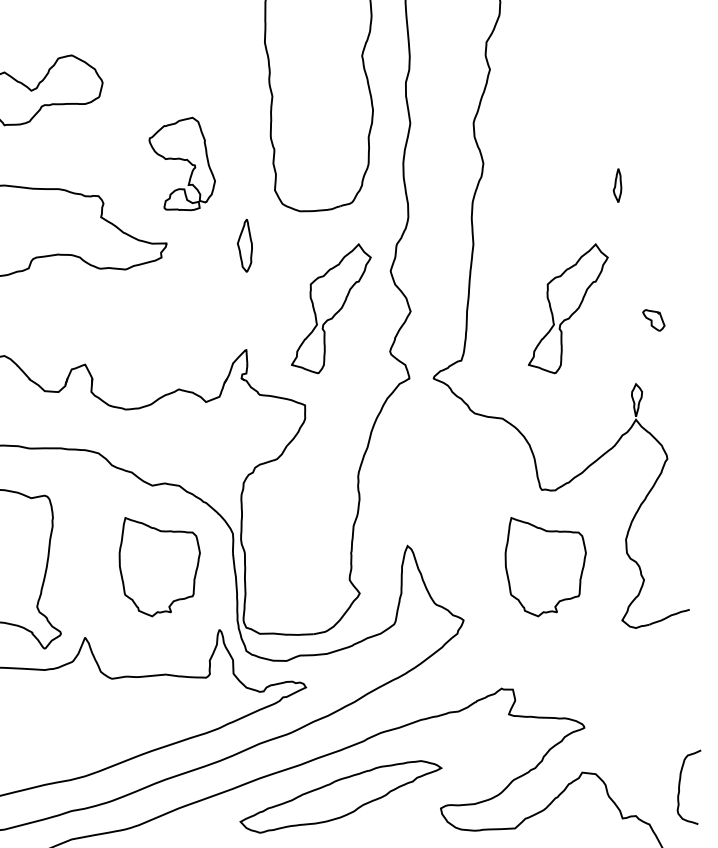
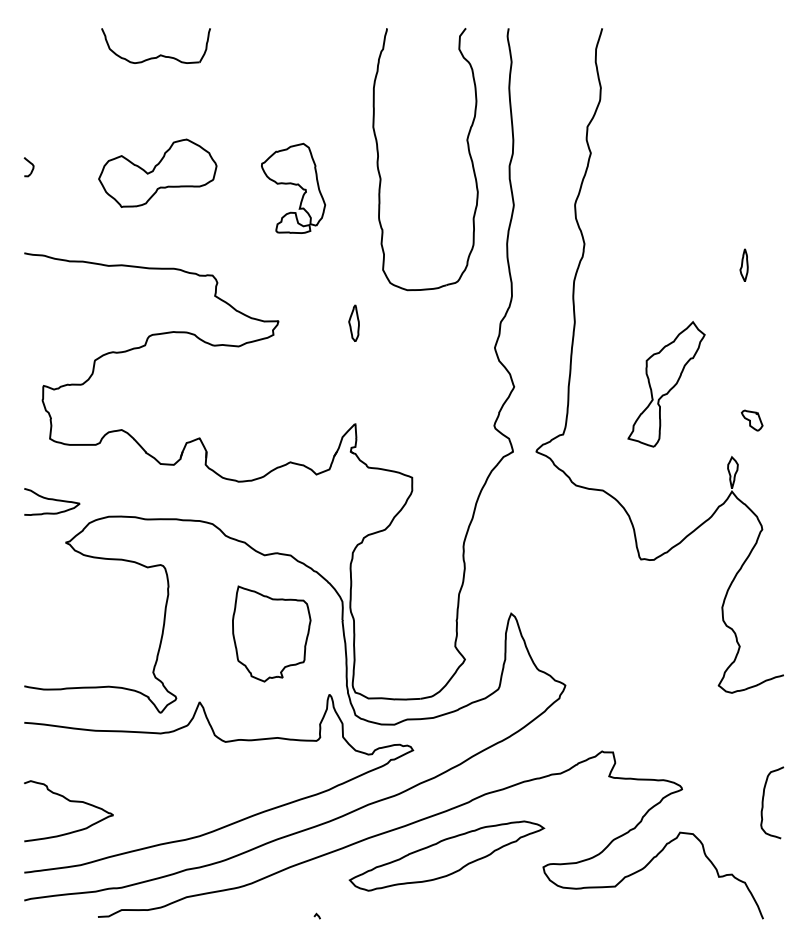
part: (182, 162) -> (293, 187), moved
part: (616, 184) -> (743, 264), moved
part: (244, 244) -> (353, 322), size x0.71
part: (331, 308) -> (437, 384), removed
part: (653, 320) -> (751, 420), moved
part: (545, 566) -> (644, 633), removed
curve: (680, 786) -> (763, 802), moved

